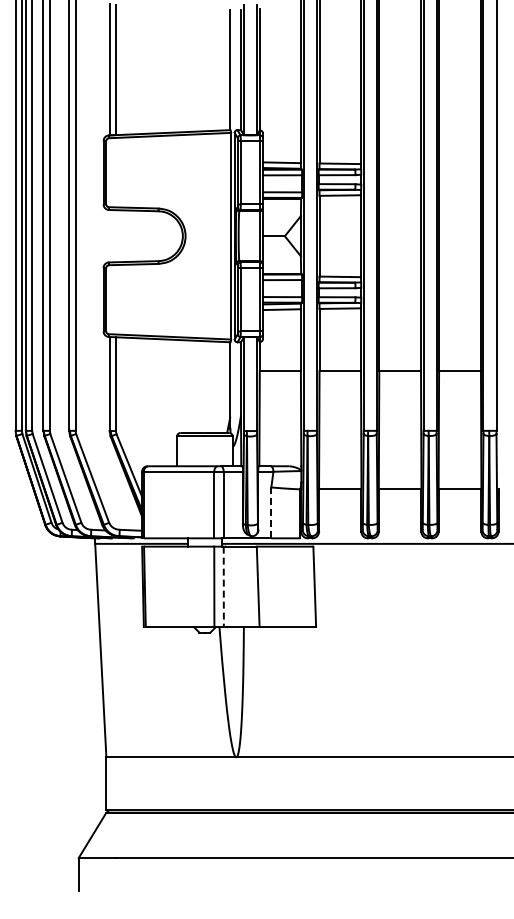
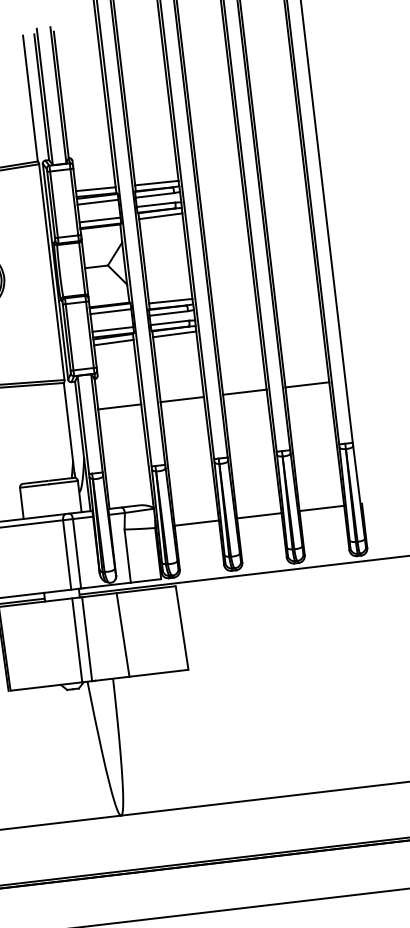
line: (271, 512) -> (127, 555), dashed -> solid
line: (223, 587) -> (86, 639), dashed -> solid

